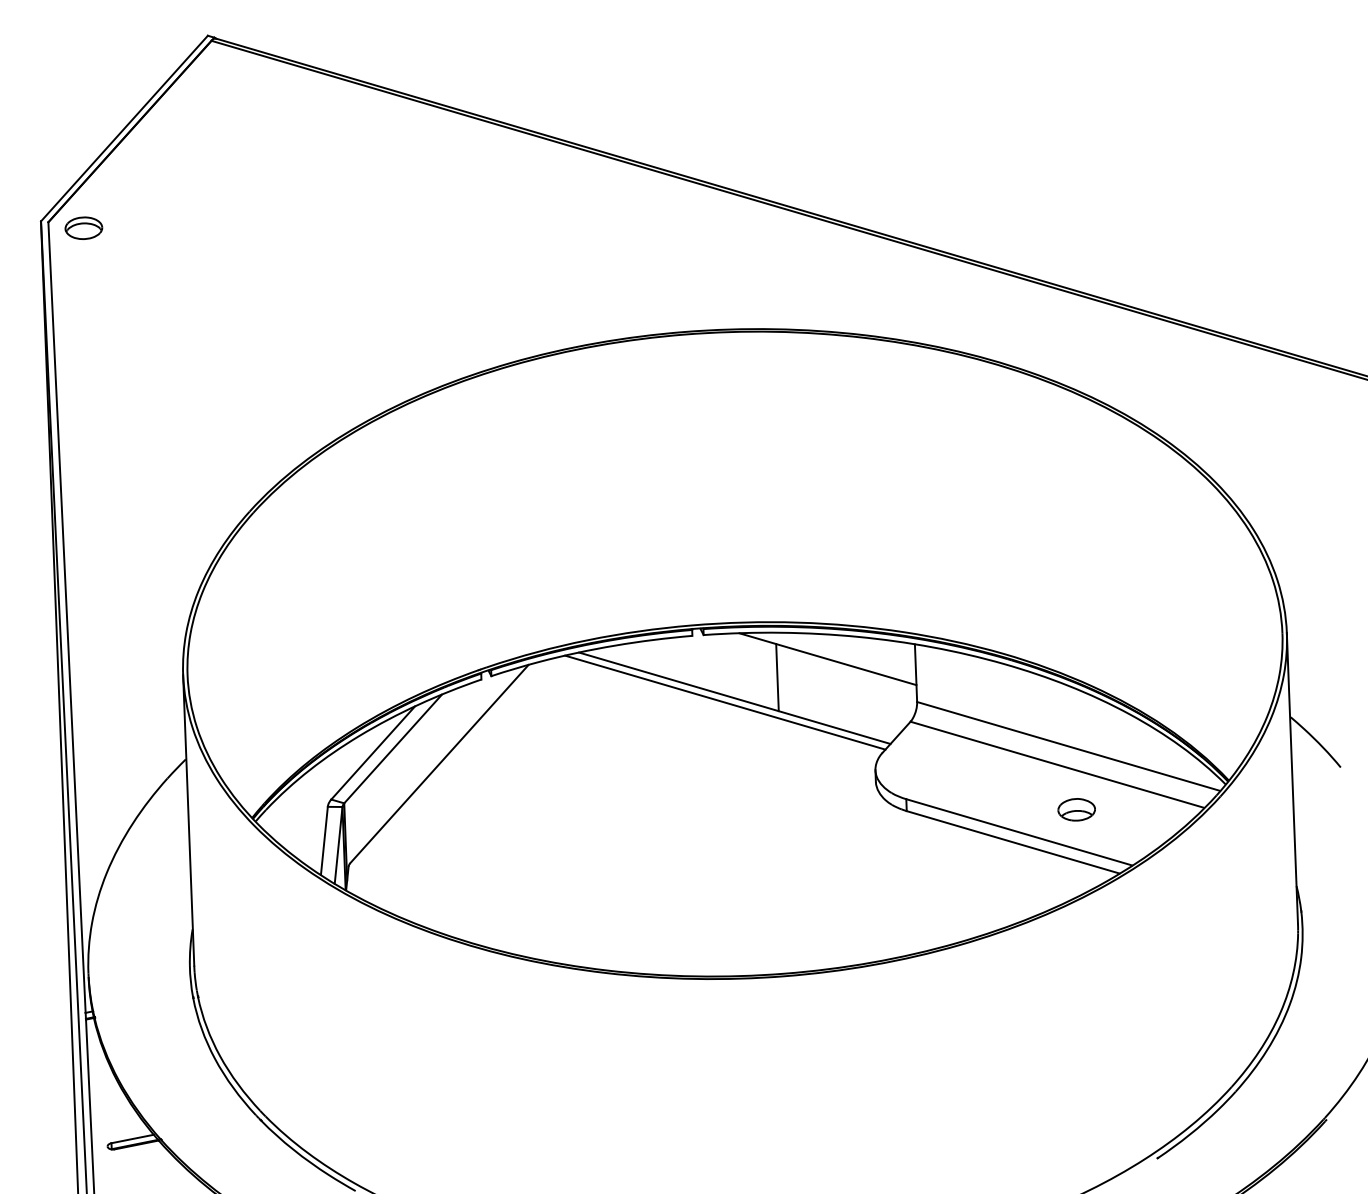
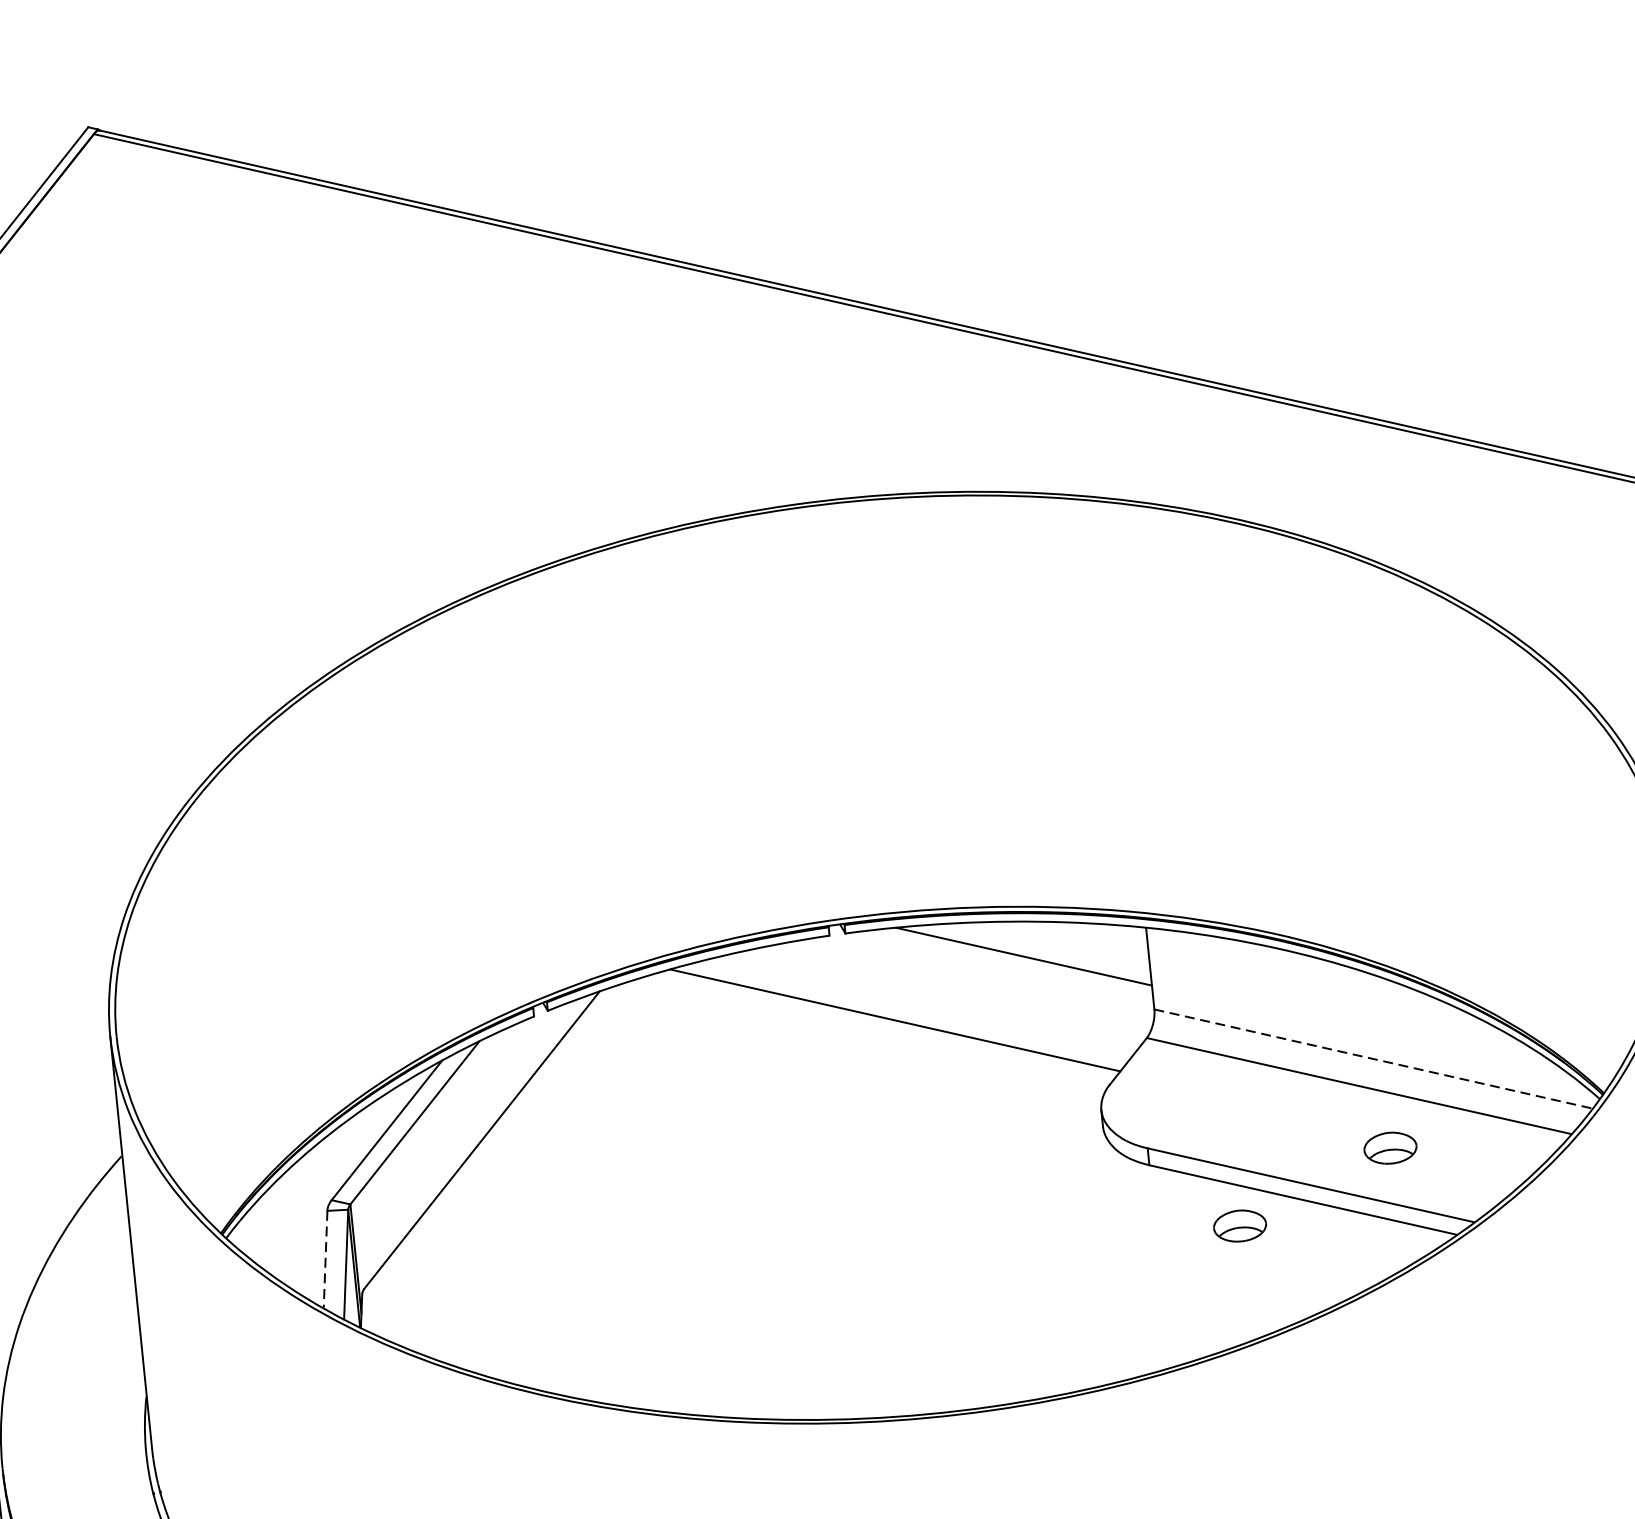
line: (777, 677) -> (954, 987), removed
line: (725, 702) -> (882, 1027), removed
line: (1068, 746) -> (1373, 1059), solid -> dashed
line: (324, 841) -> (325, 1260), solid -> dashed
part: (967, 857) -> (1239, 1225), added

